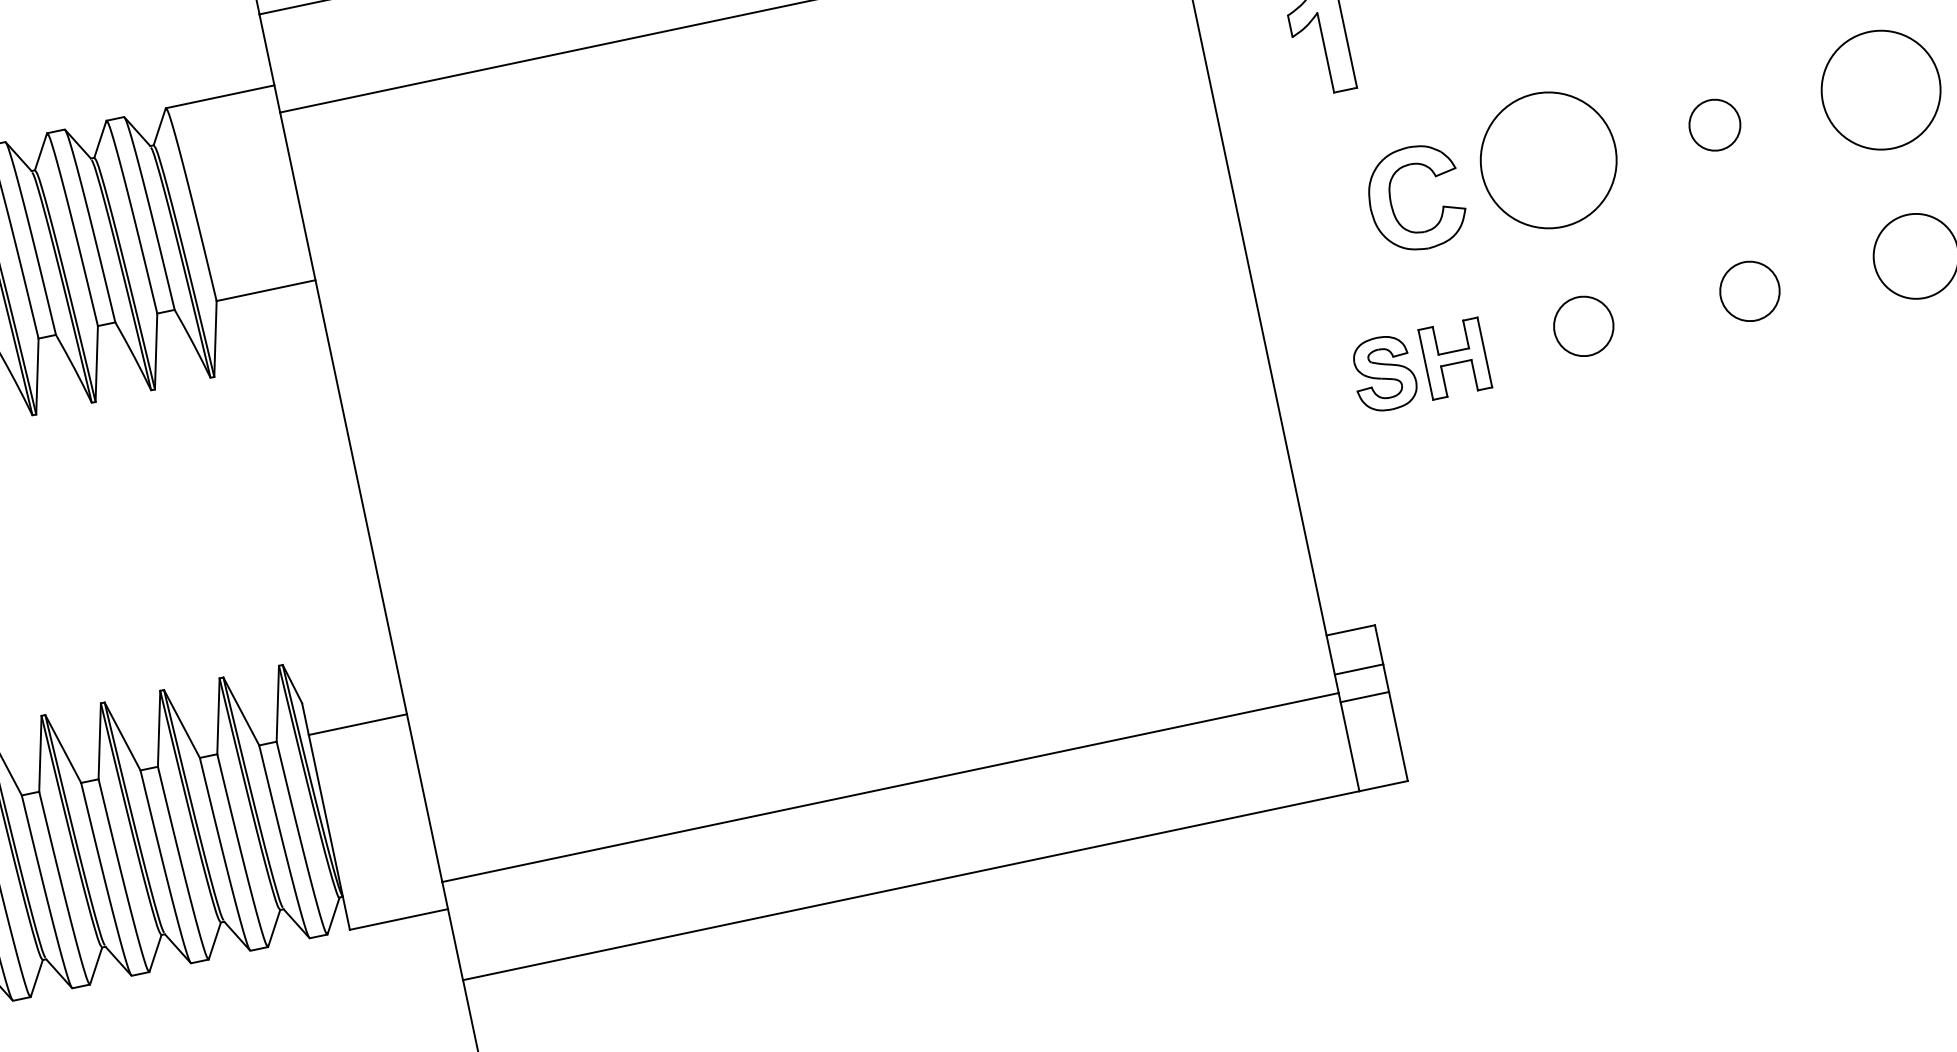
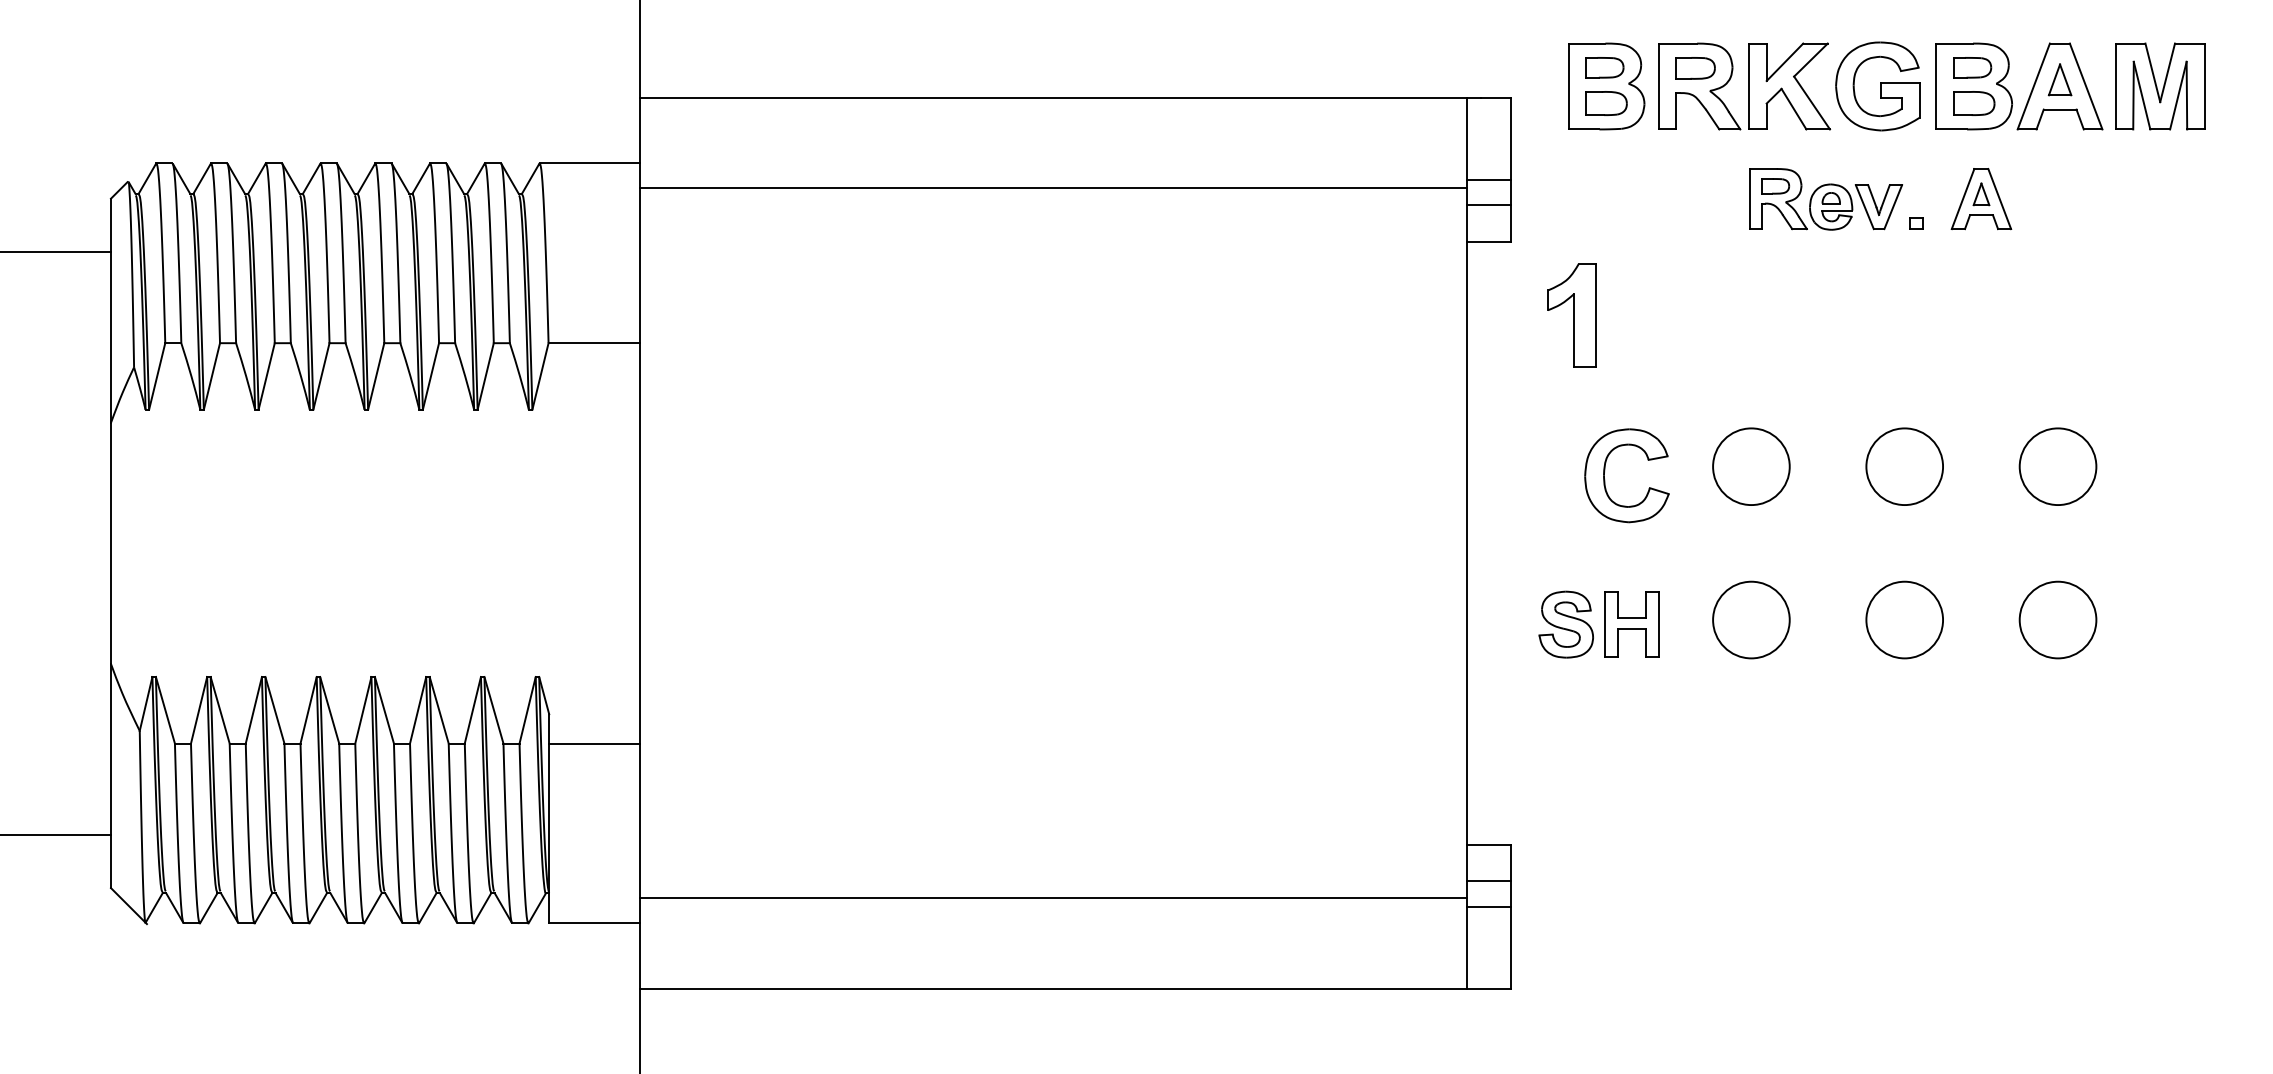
circle: (1880, 90) -> (2057, 466), size x0.71
circle: (1714, 124) -> (1904, 466), size x1.67
circle: (1548, 159) -> (1751, 466), size x0.62
circle: (1749, 290) -> (1904, 619), size x1.43
circle: (1583, 325) -> (1751, 619), size x1.43

